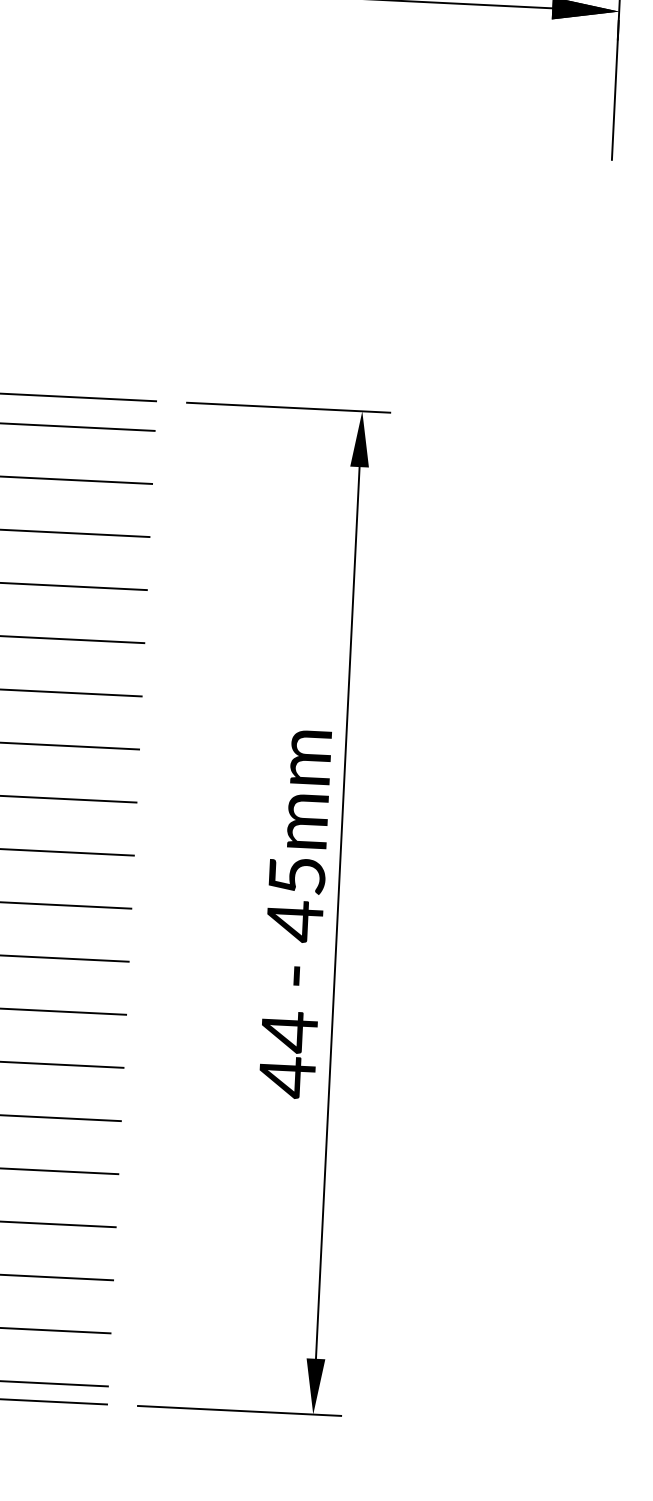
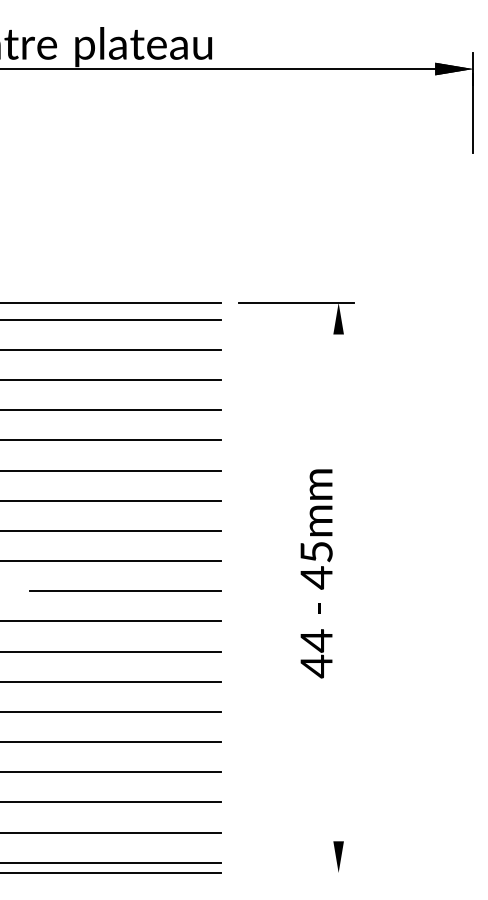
line: (337, 912) -> (338, 587), removed
text: (295, 913) -> (316, 573), moved
line: (239, 1411) -> (296, 873), removed

